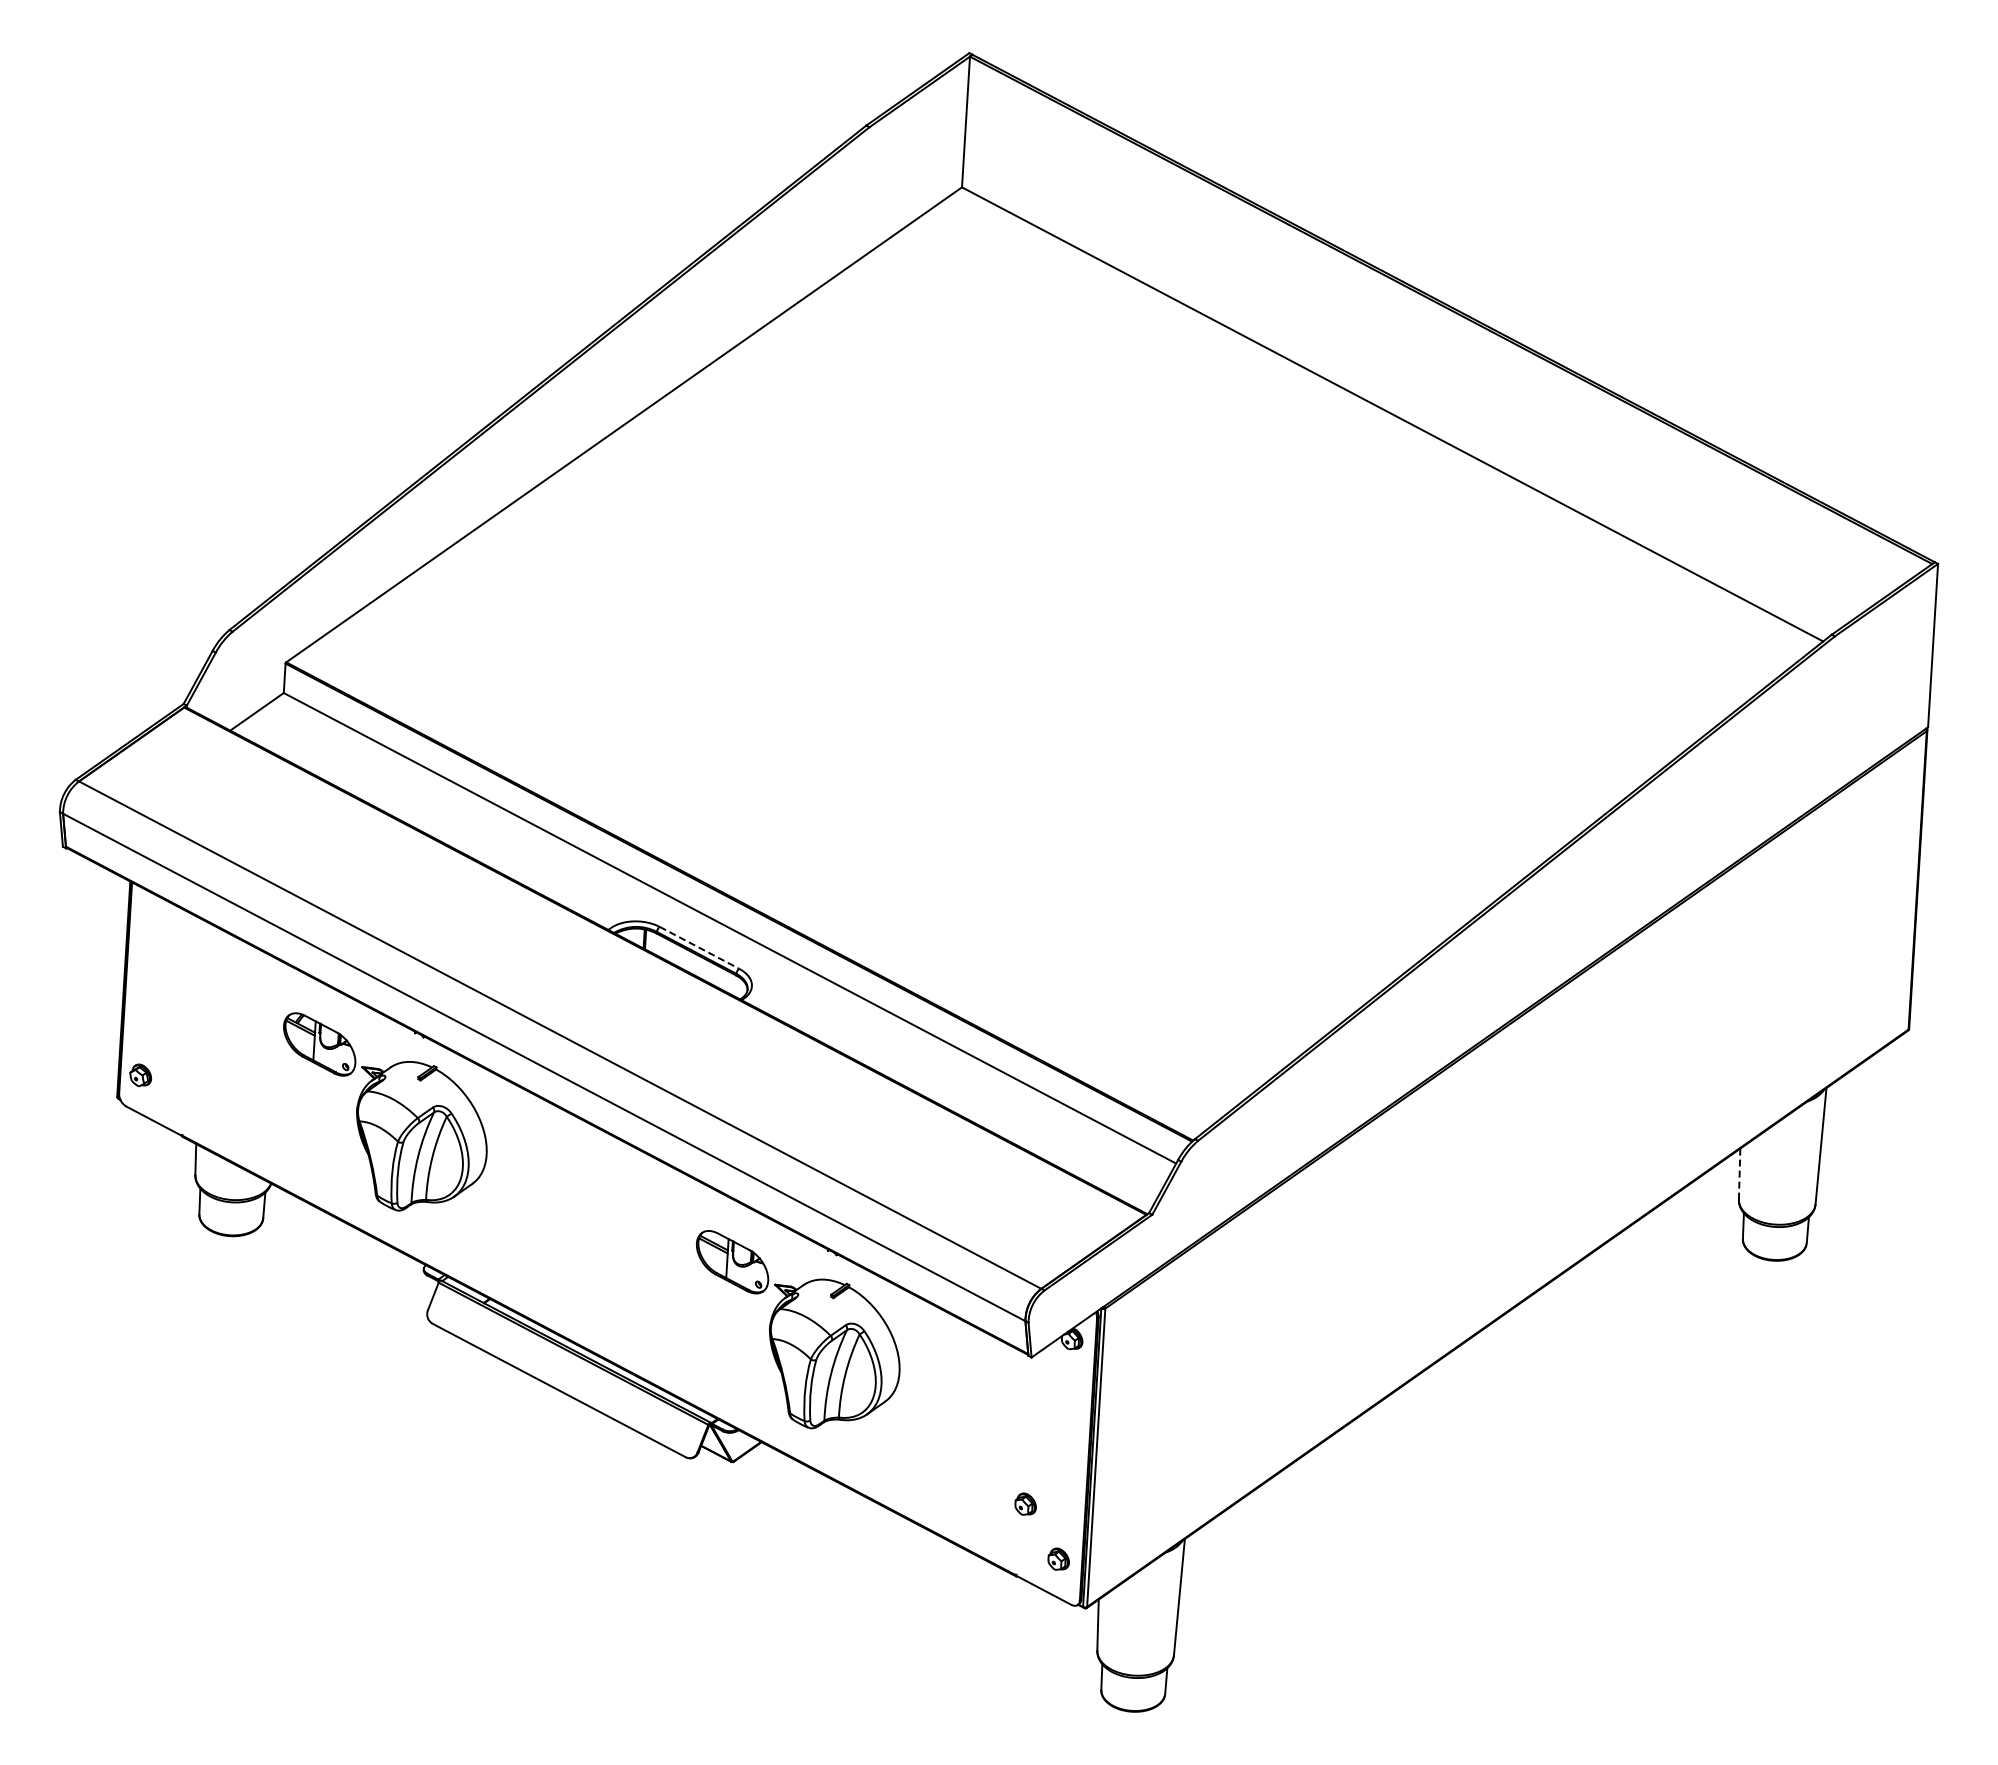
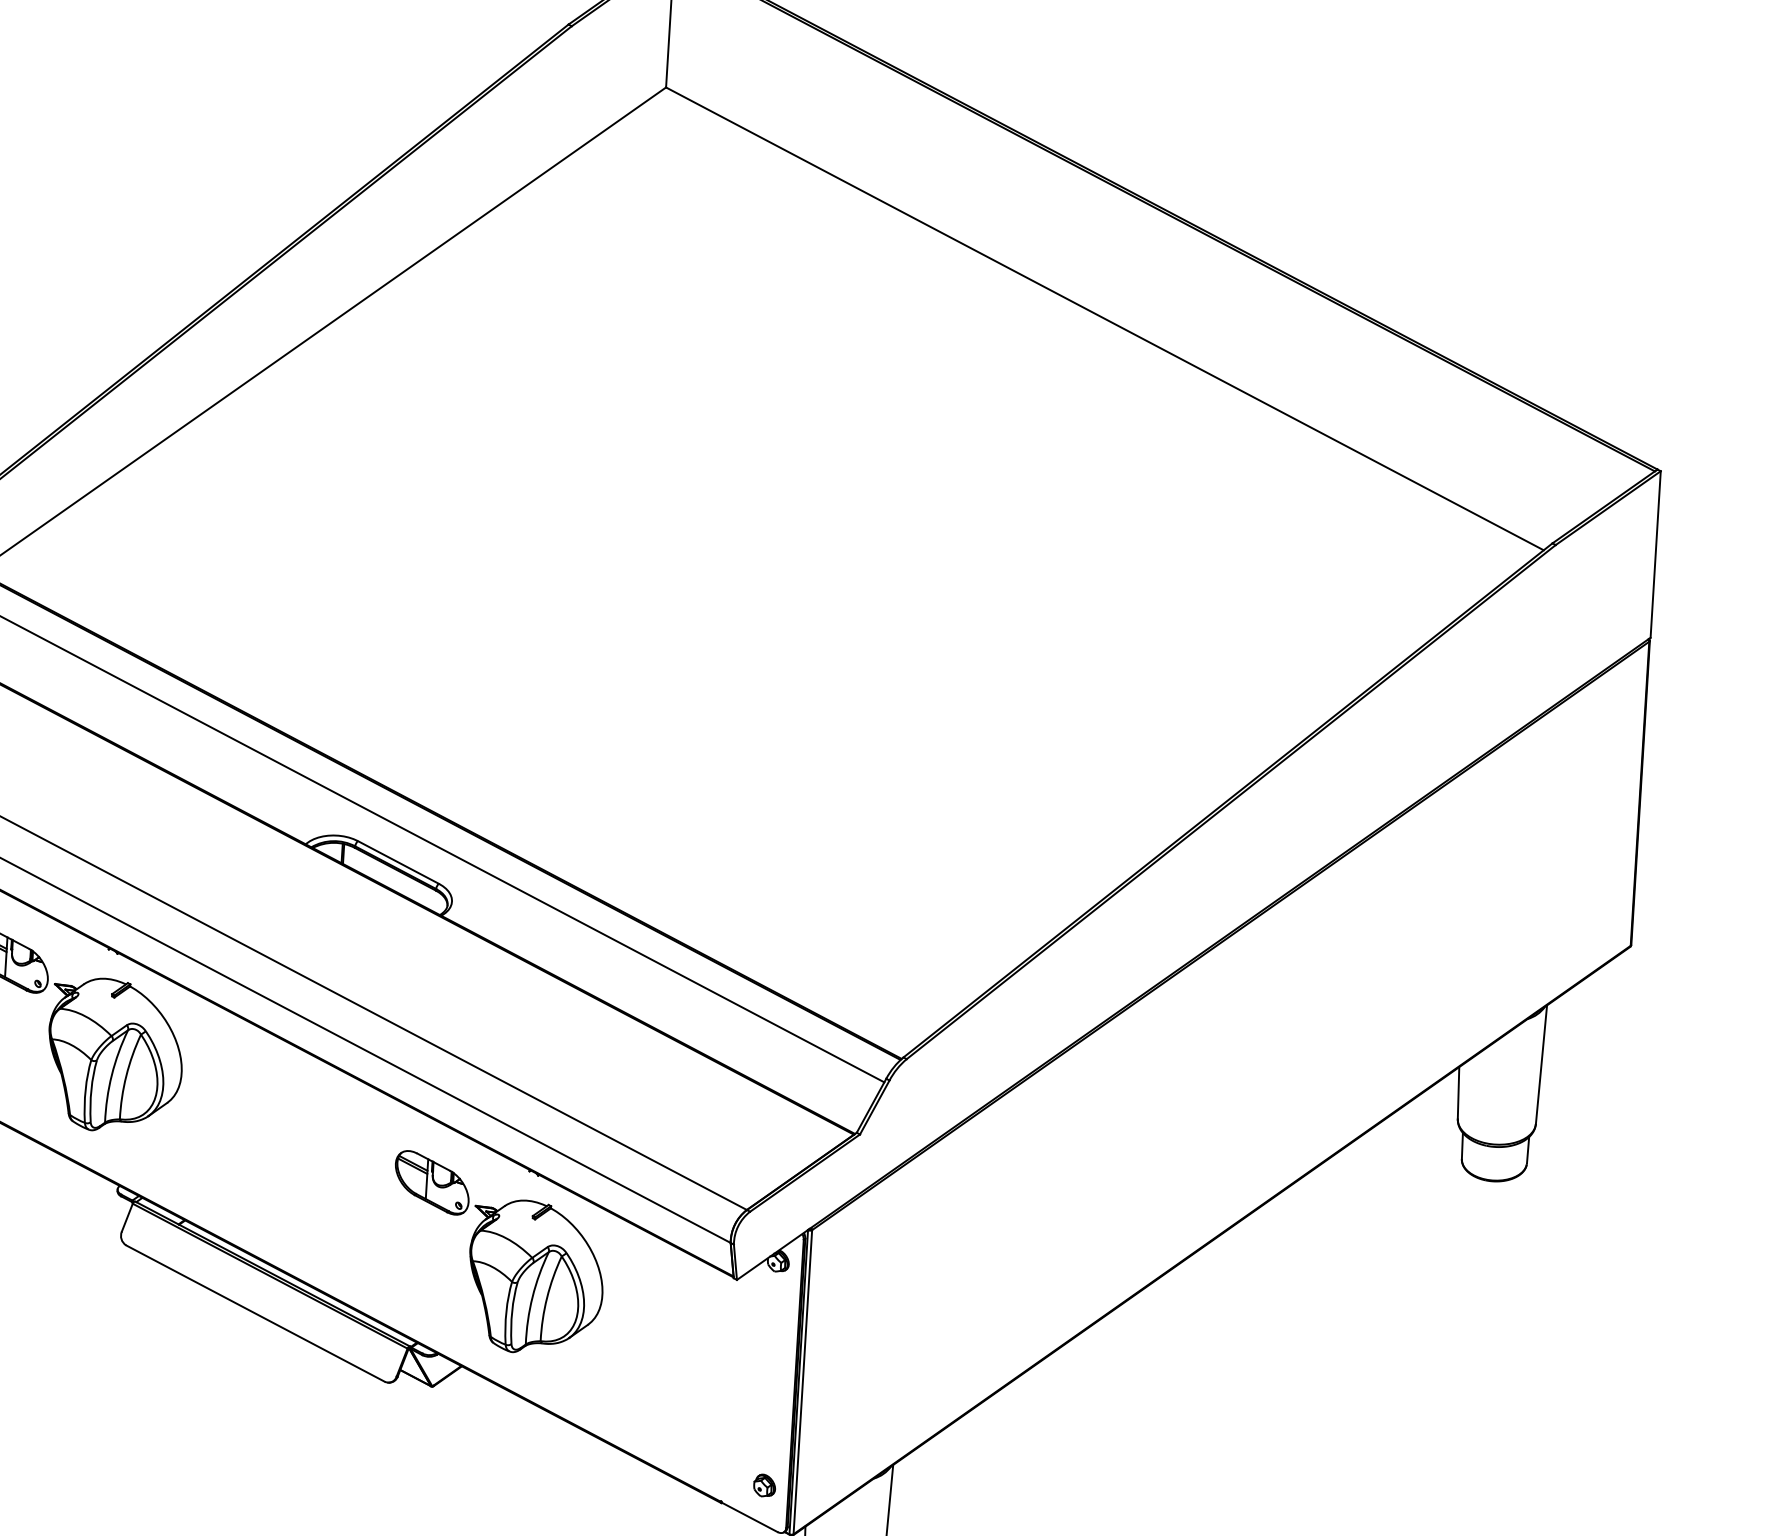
line: (699, 947) -> (398, 862), dashed -> solid
line: (1739, 1174) -> (1458, 1093), dashed -> solid
part: (1025, 1503) -> (730, 1428), removed

